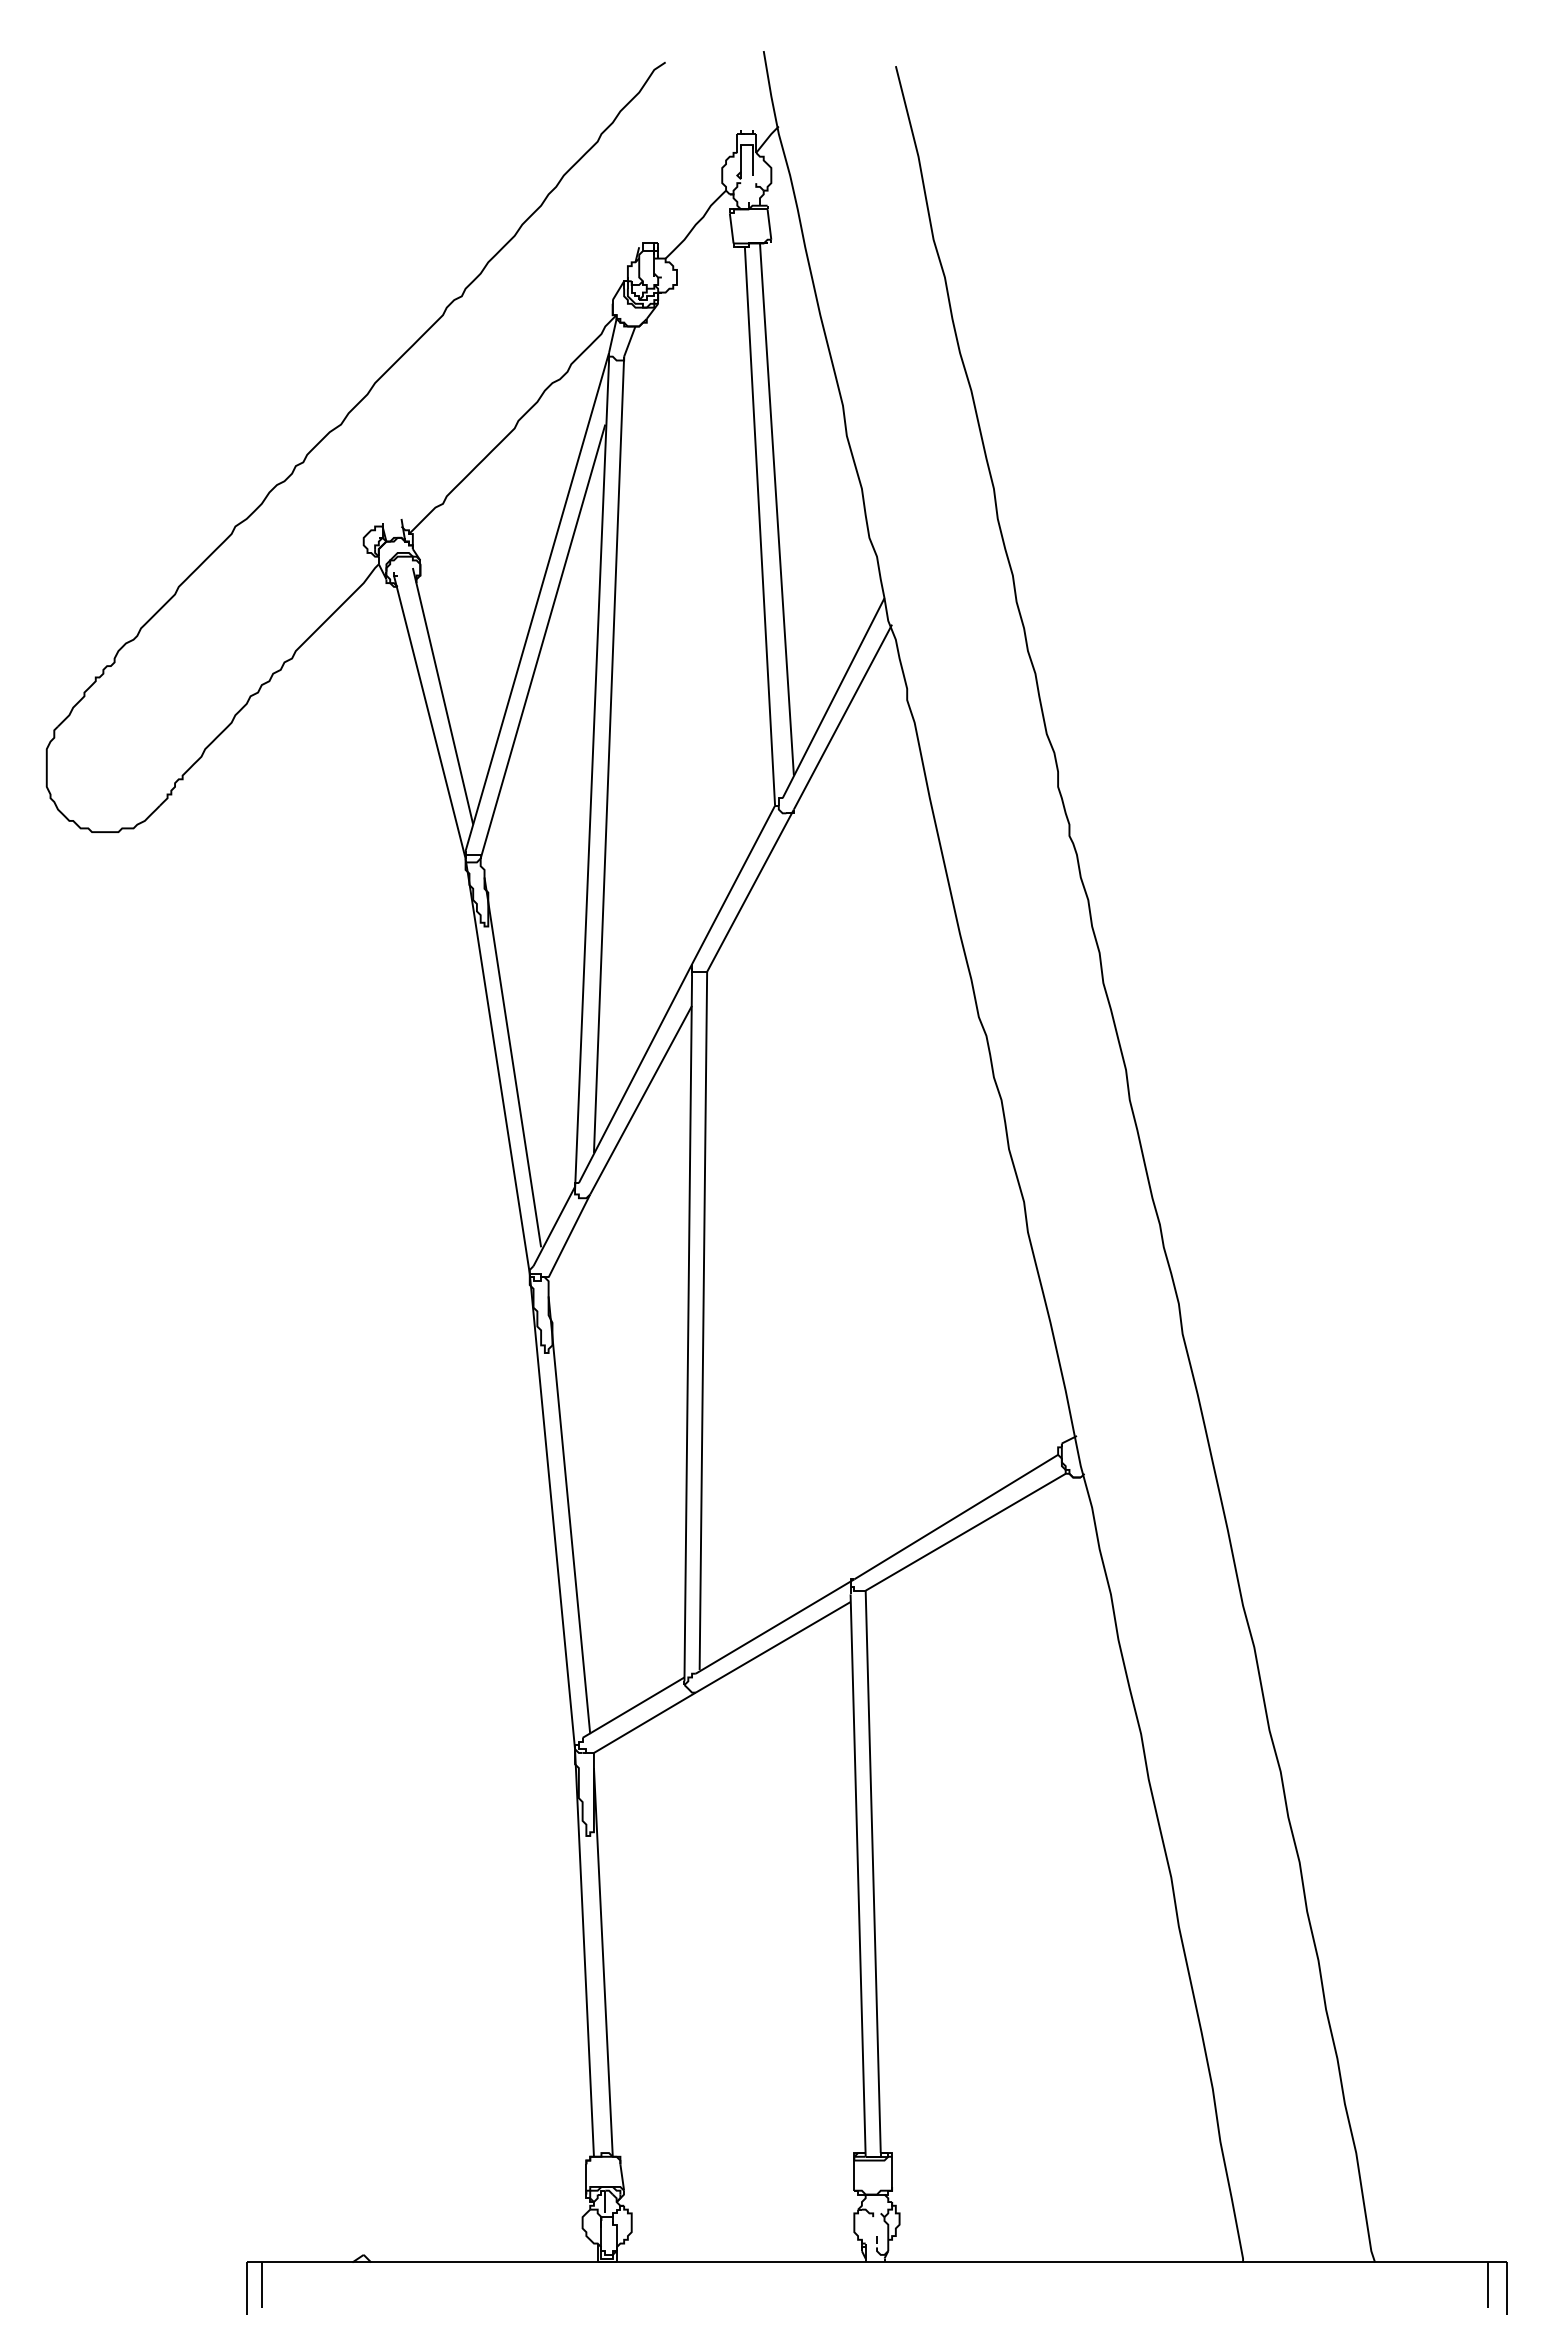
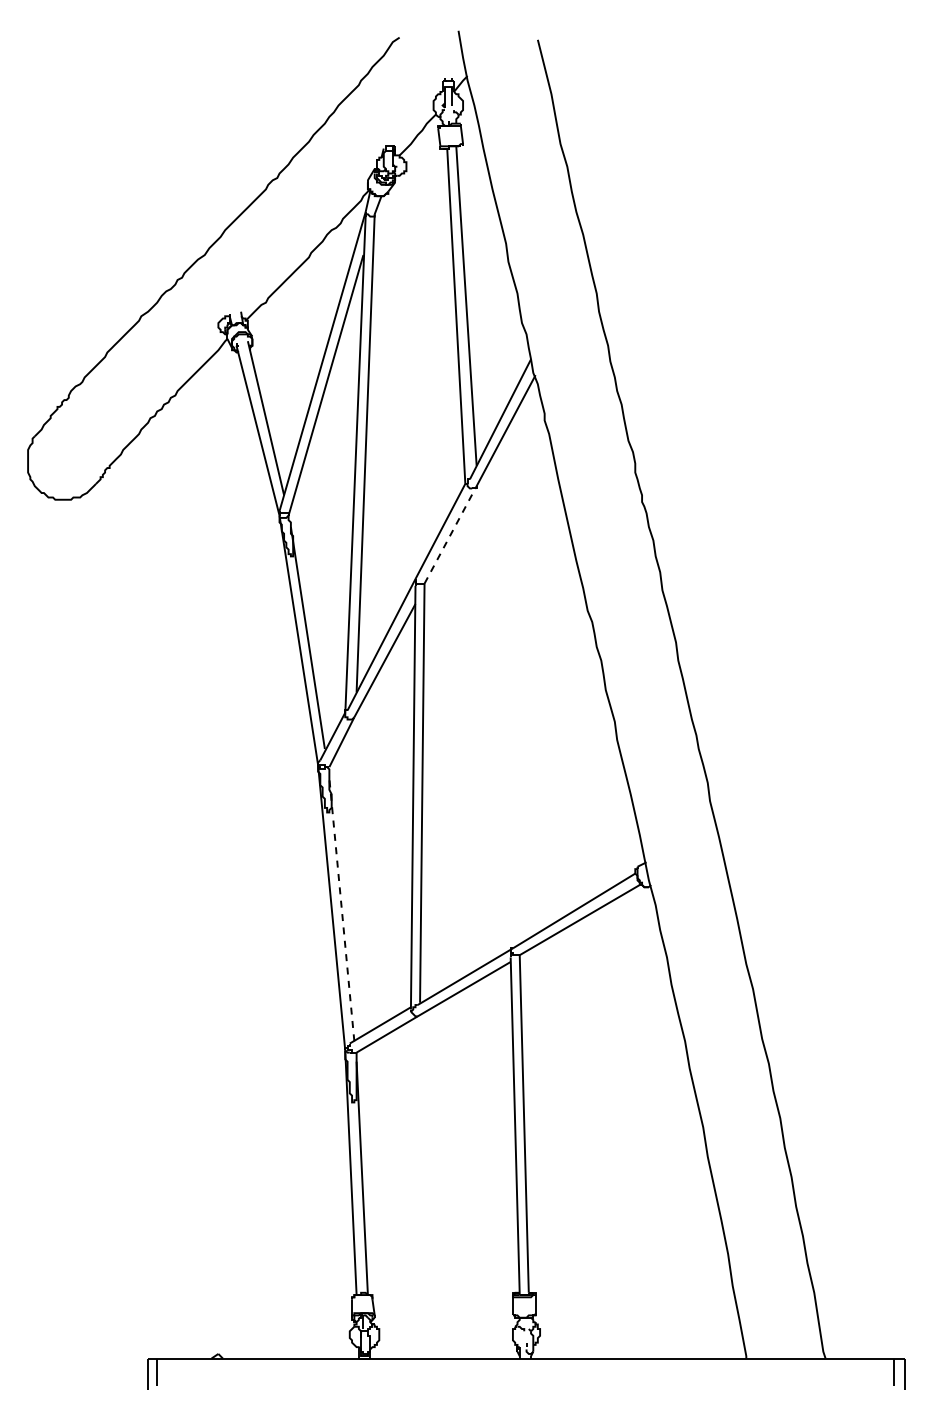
line: (750, 890) -> (450, 534), solid -> dashed
line: (568, 1514) -> (341, 909), solid -> dashed

